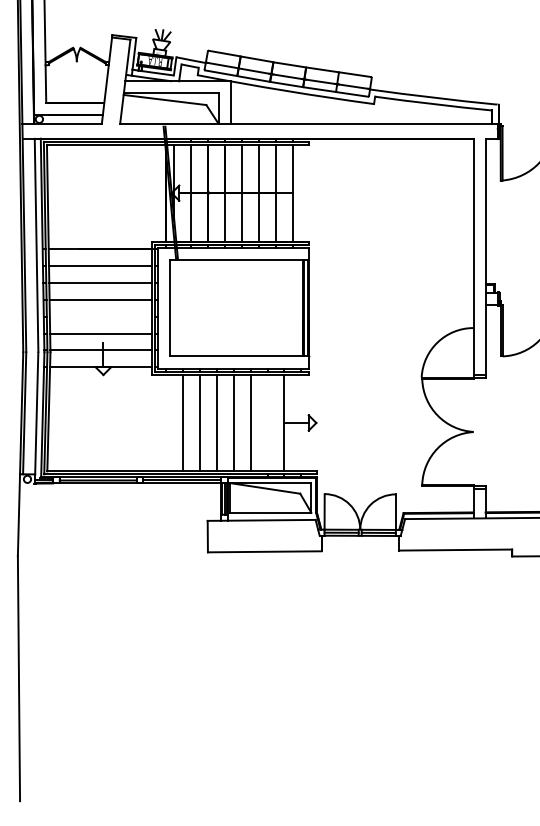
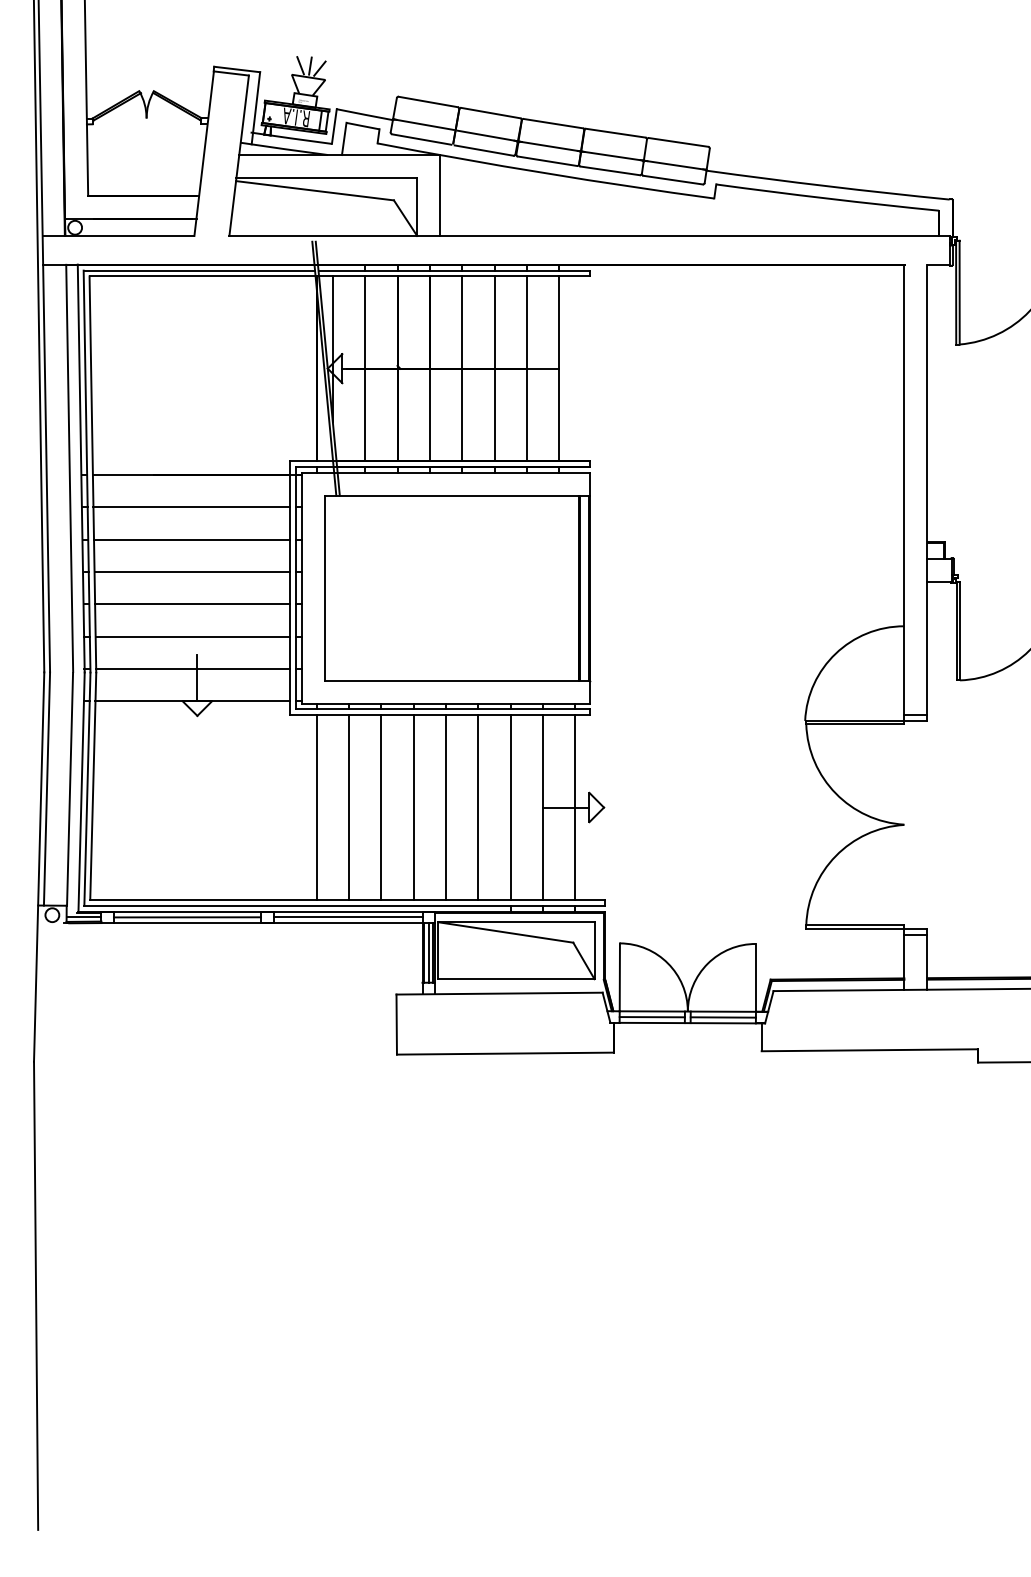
line: (100, 316) -> (191, 604), added
line: (165, 422) -> (315, 806), added
line: (267, 422) -> (510, 806), added
line: (301, 422) -> (575, 806), added

